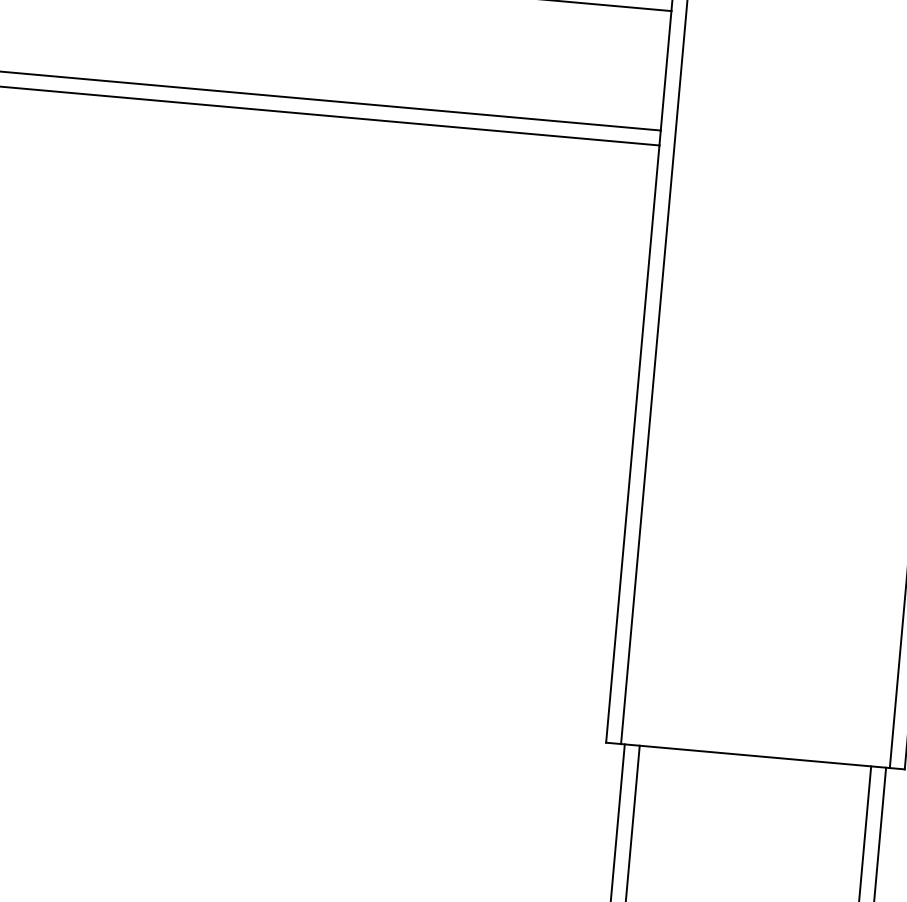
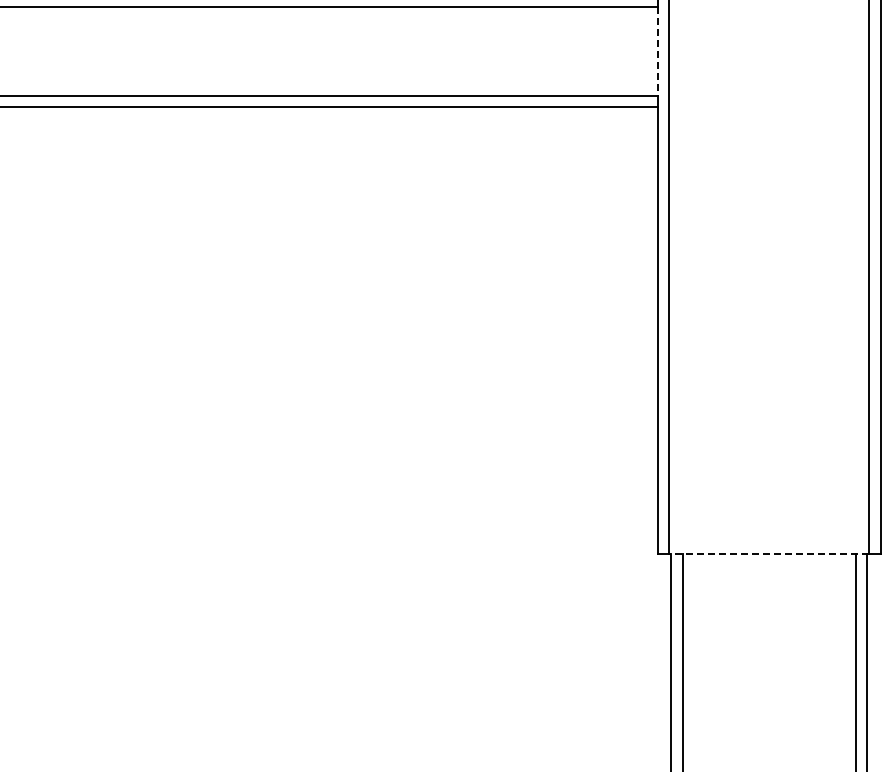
line: (666, 70) -> (657, 51), solid -> dashed
line: (754, 755) -> (768, 553), solid -> dashed

